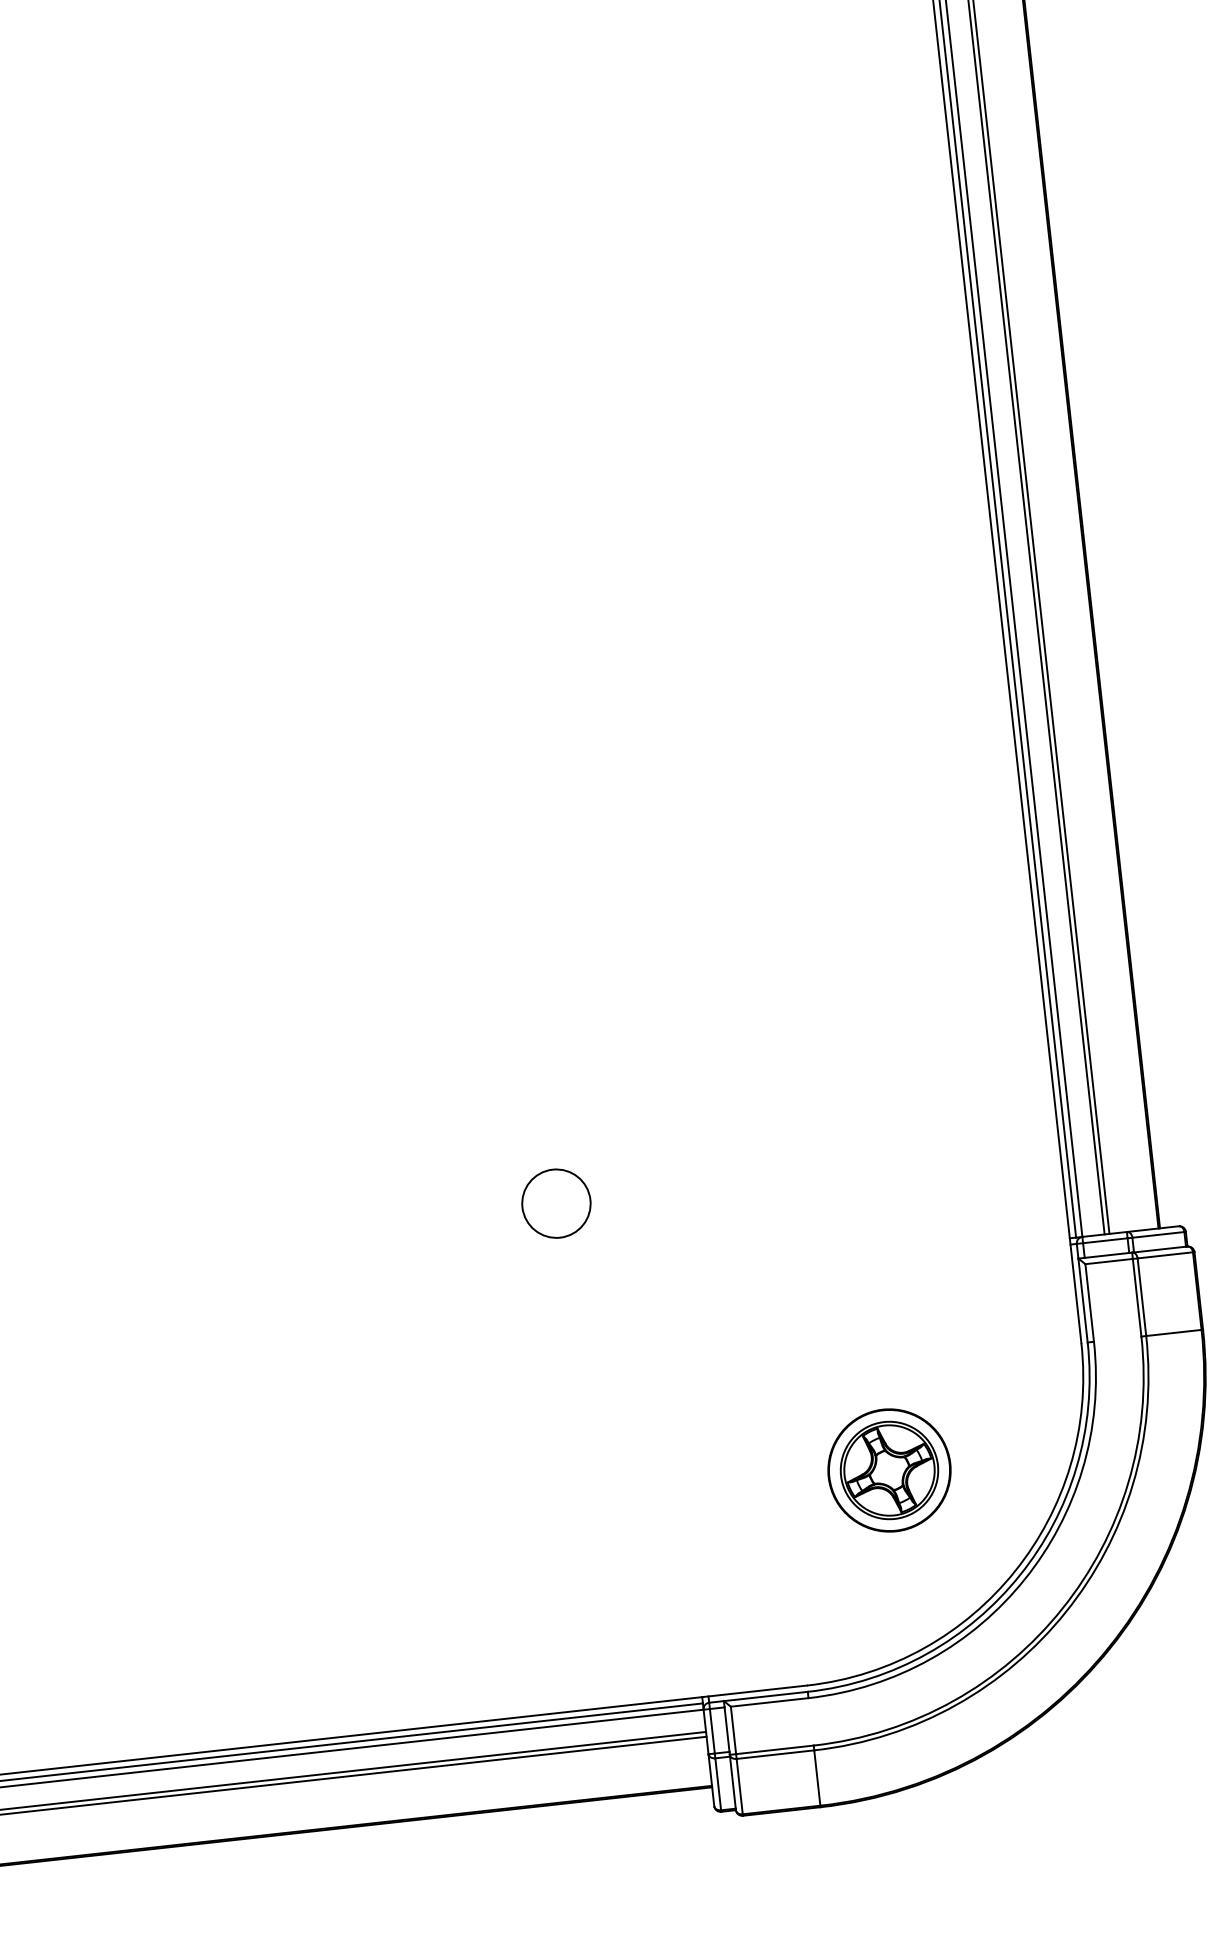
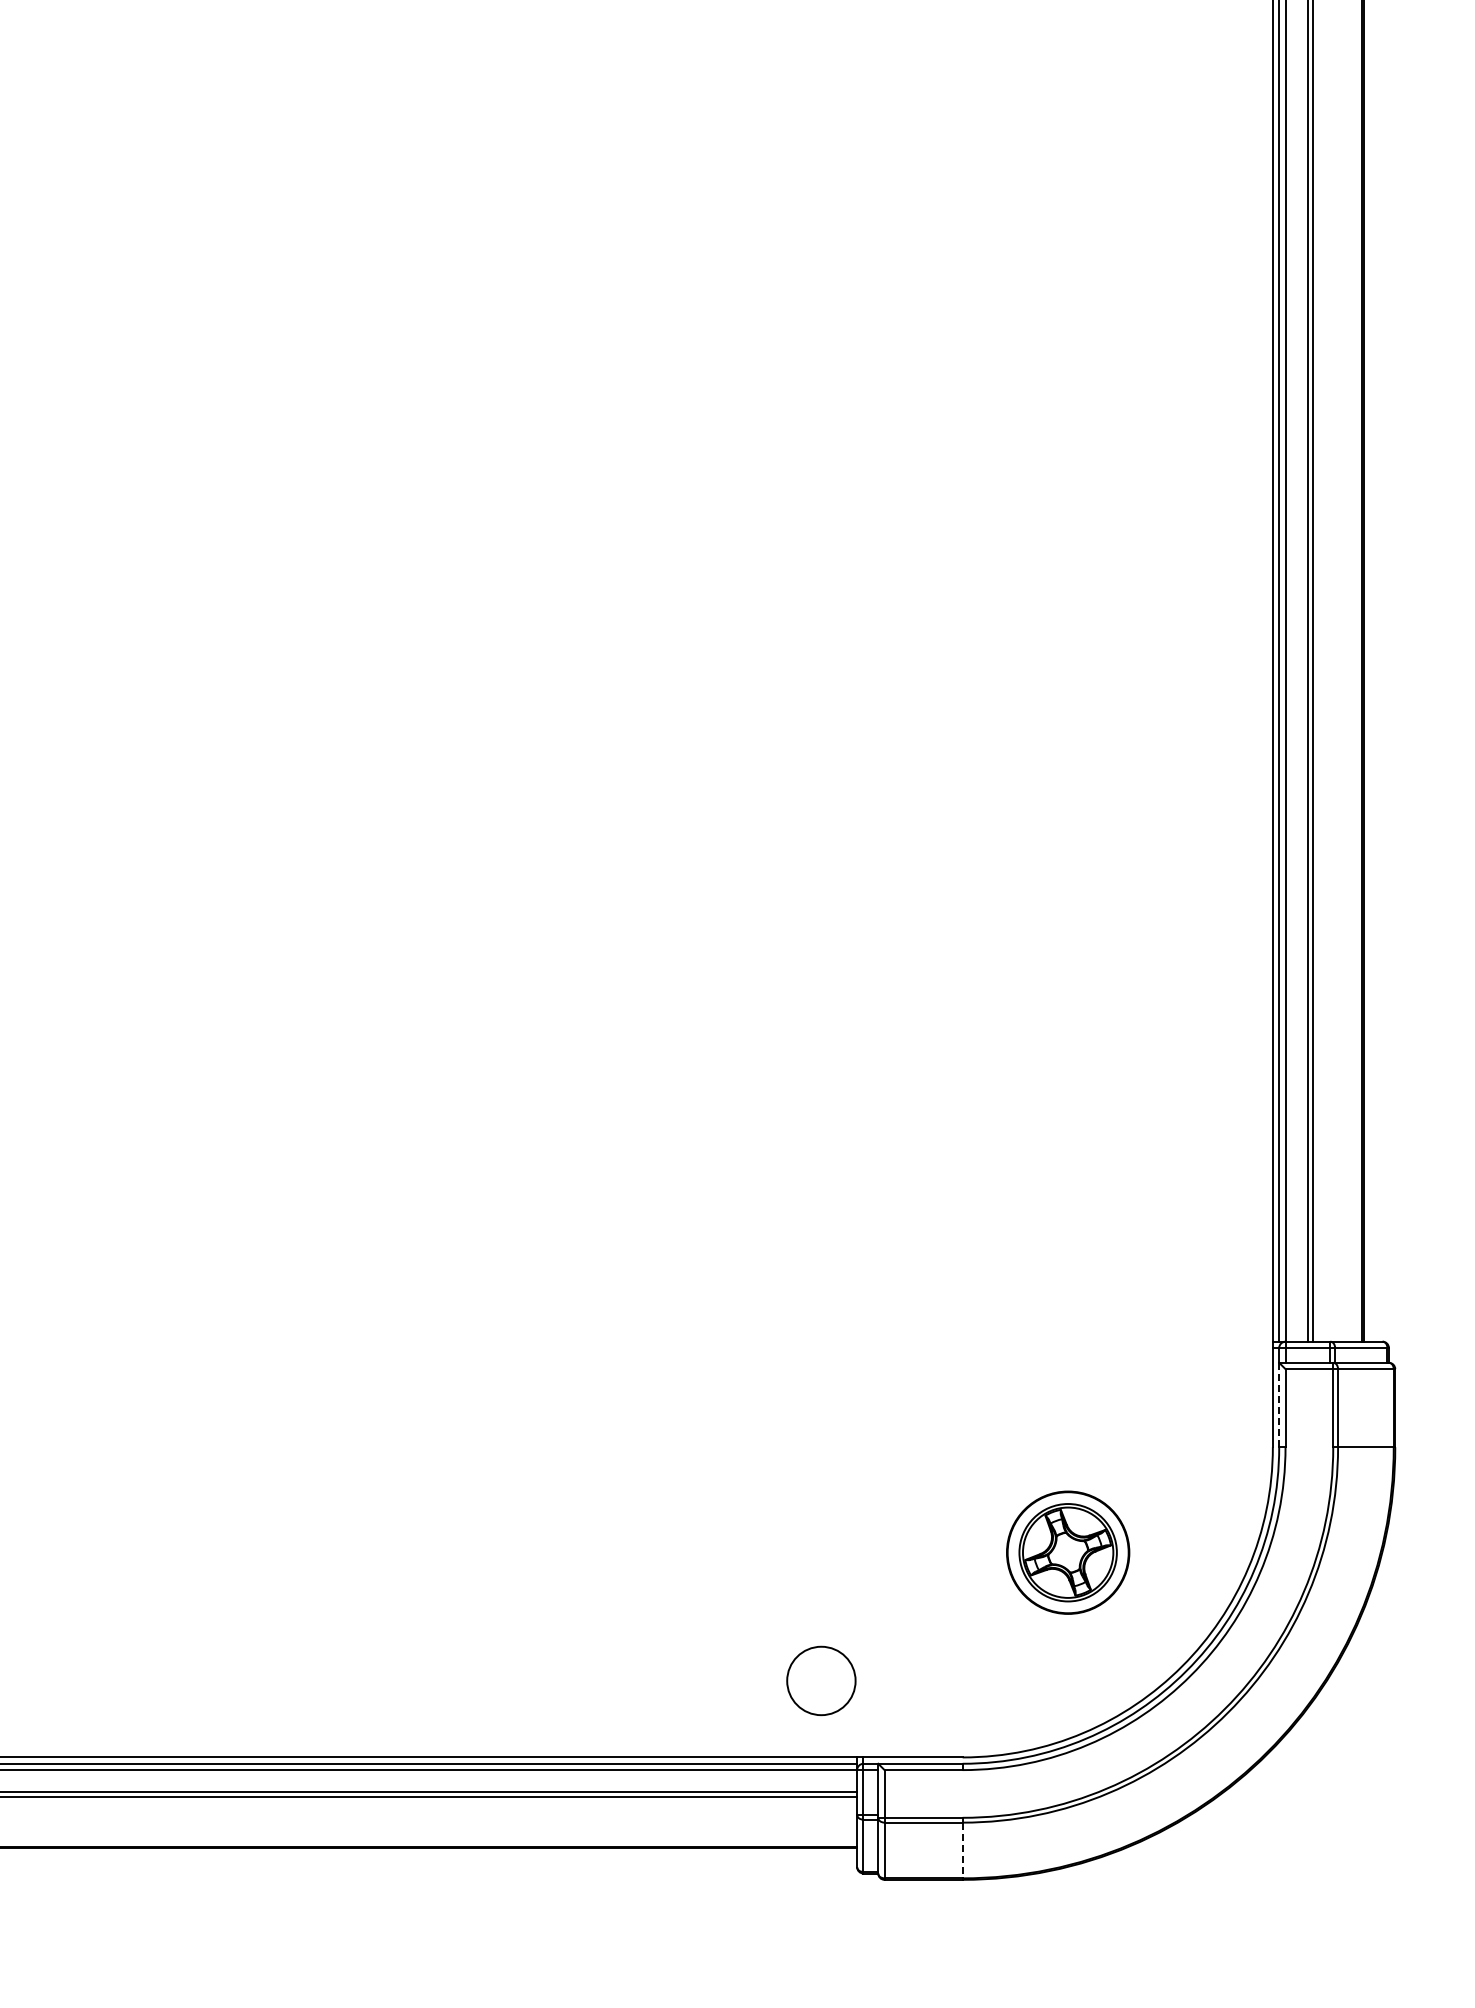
circle: (556, 1203) -> (821, 1680), moved
line: (1083, 1300) -> (1279, 1405), solid -> dashed
line: (817, 1778) -> (962, 1850), solid -> dashed

